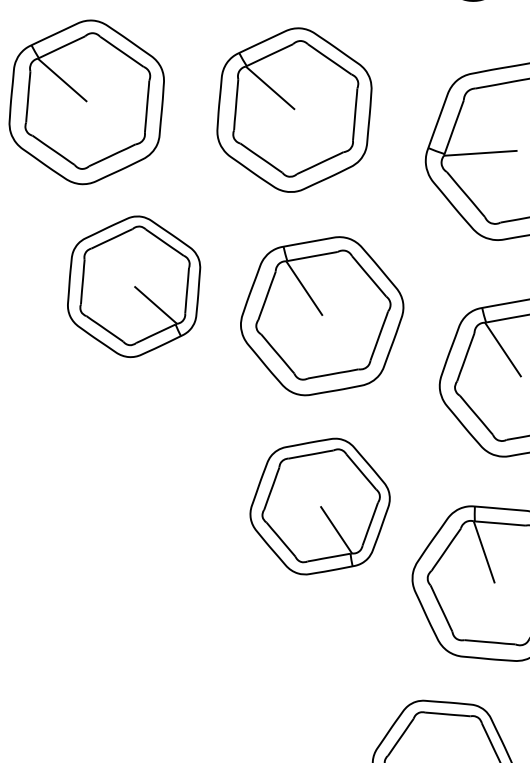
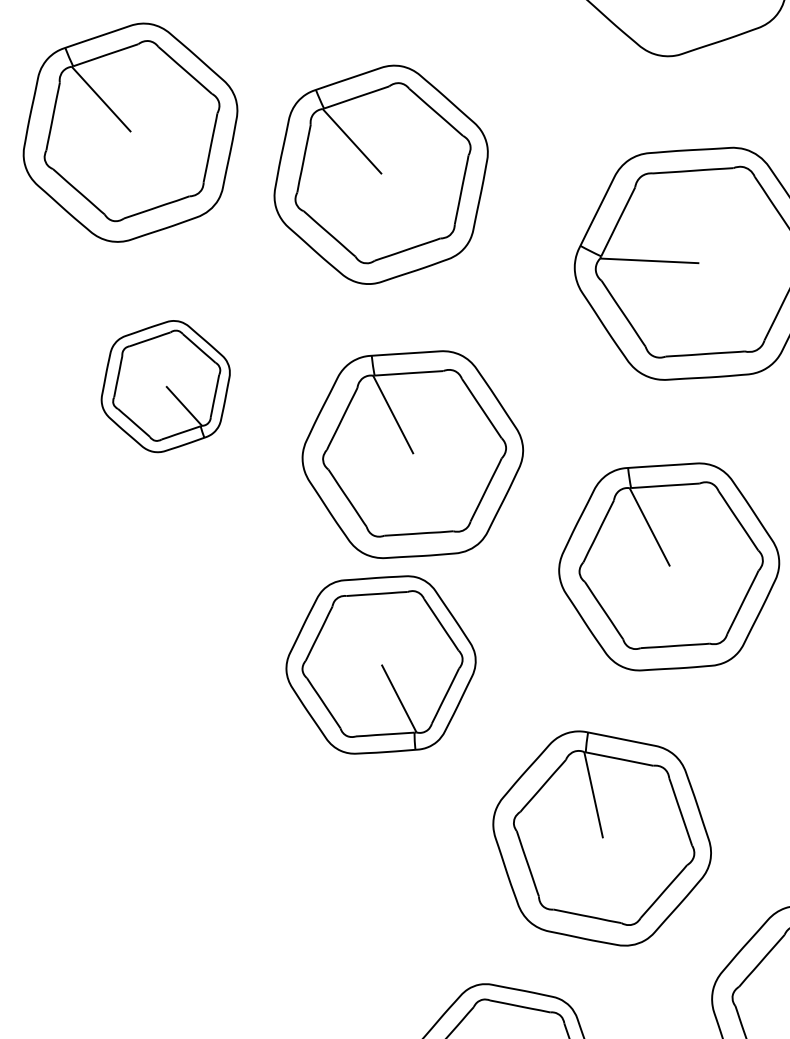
part: (293, 110) -> (380, 174), moved
part: (133, 286) -> (165, 386), size x0.7
part: (319, 506) -> (380, 664), moved

